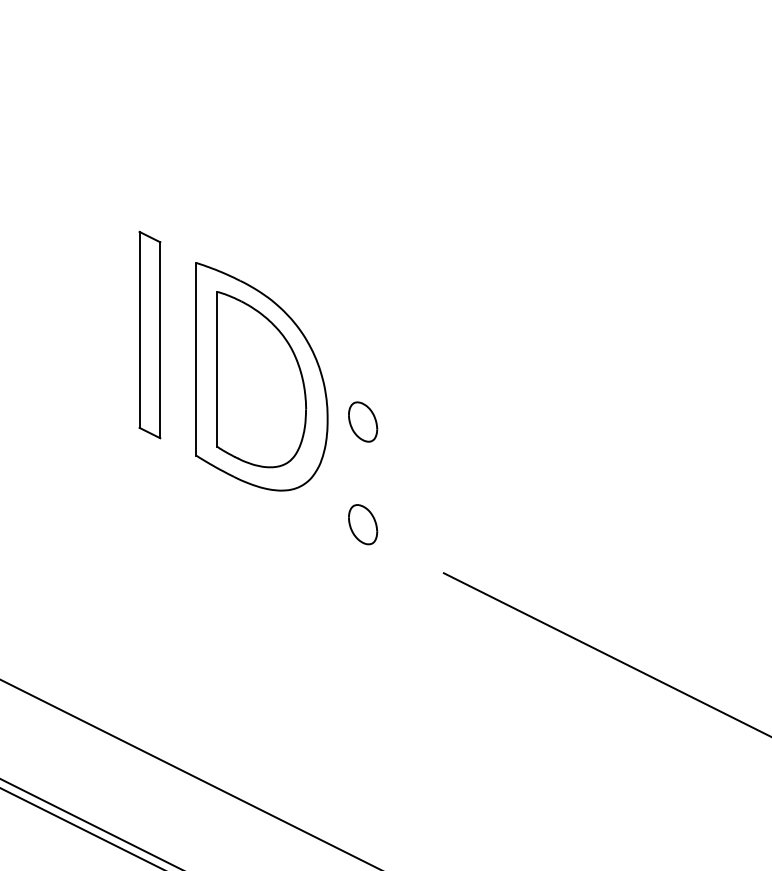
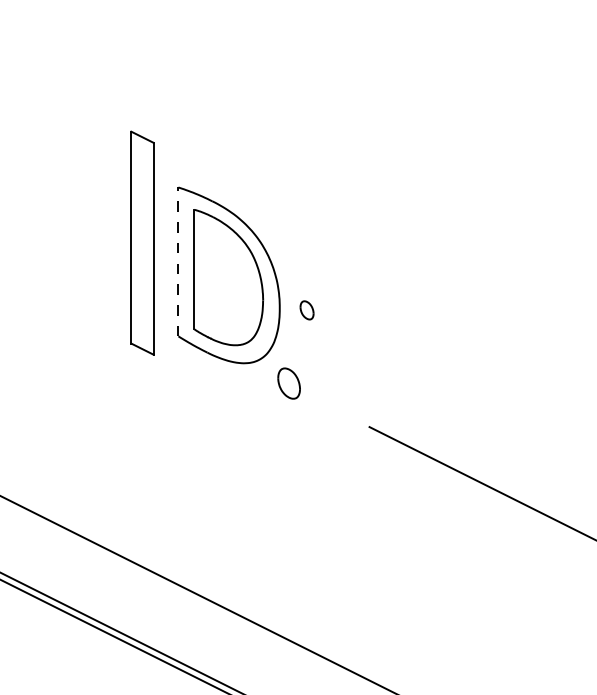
part: (149, 334) -> (142, 242), size x1.4
line: (196, 358) -> (178, 261), solid -> dashed
part: (362, 422) -> (306, 310), size x0.6
part: (362, 524) -> (288, 383), moved

